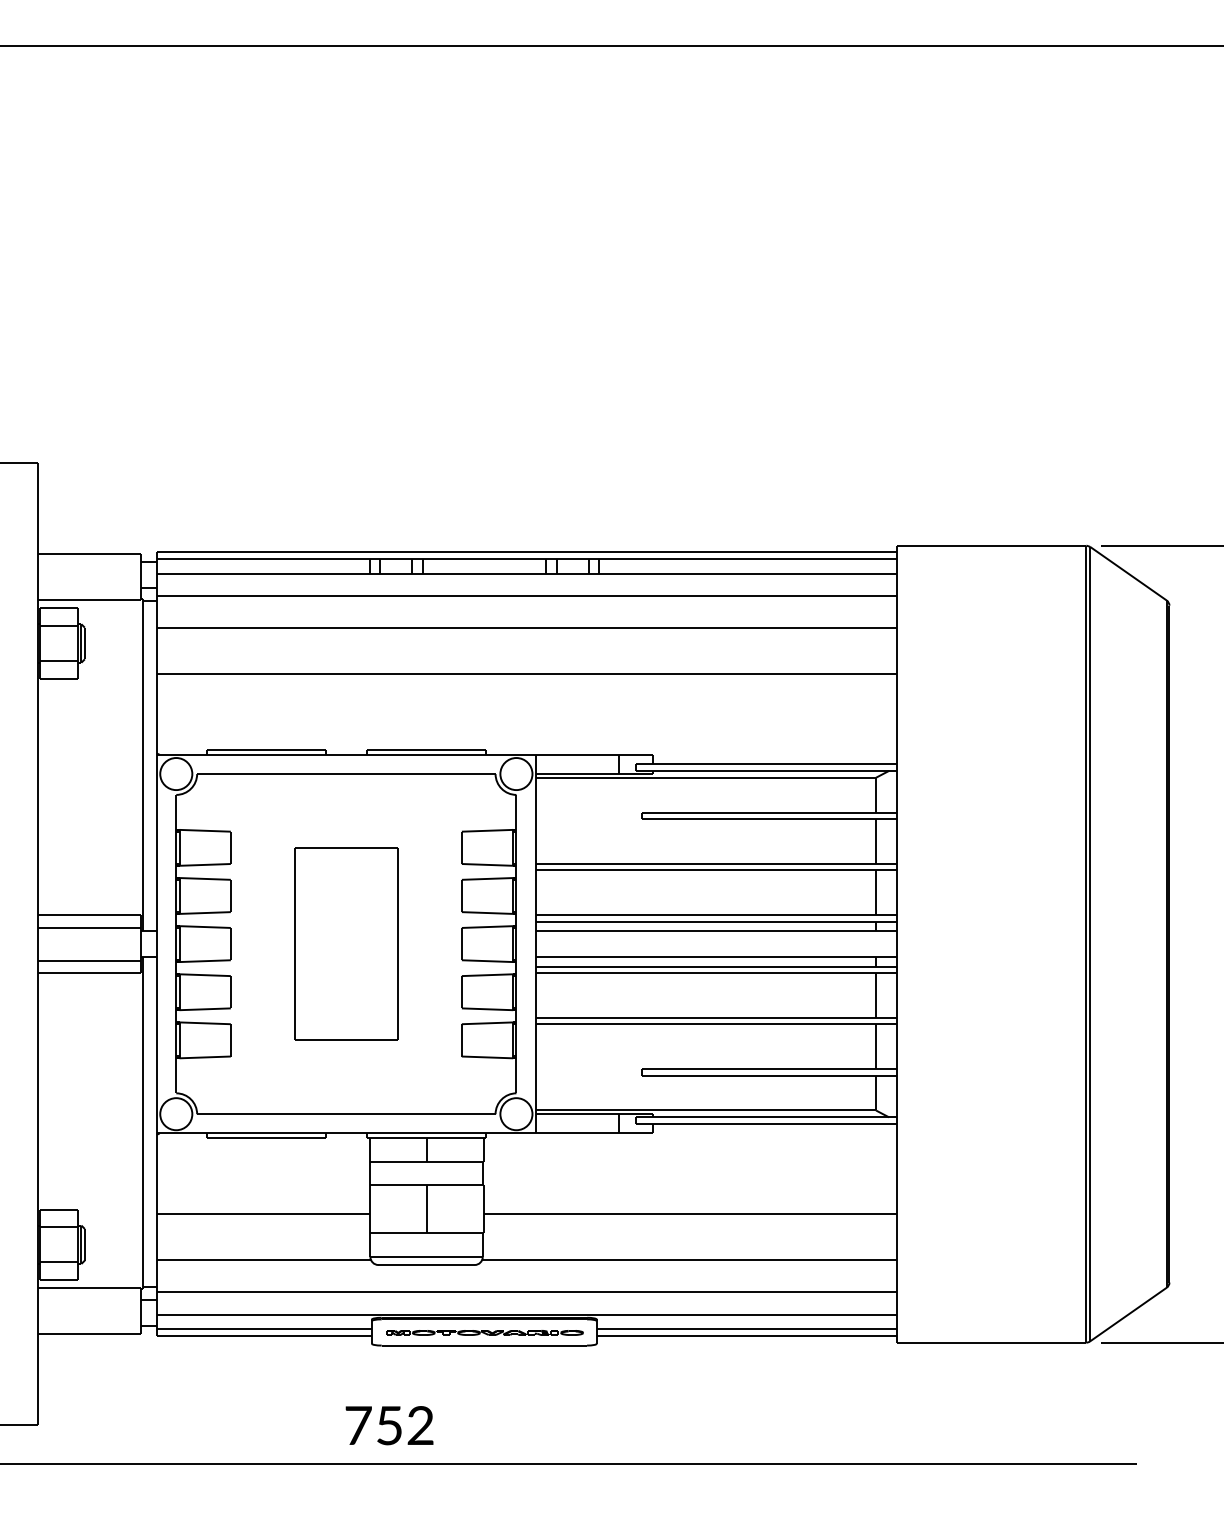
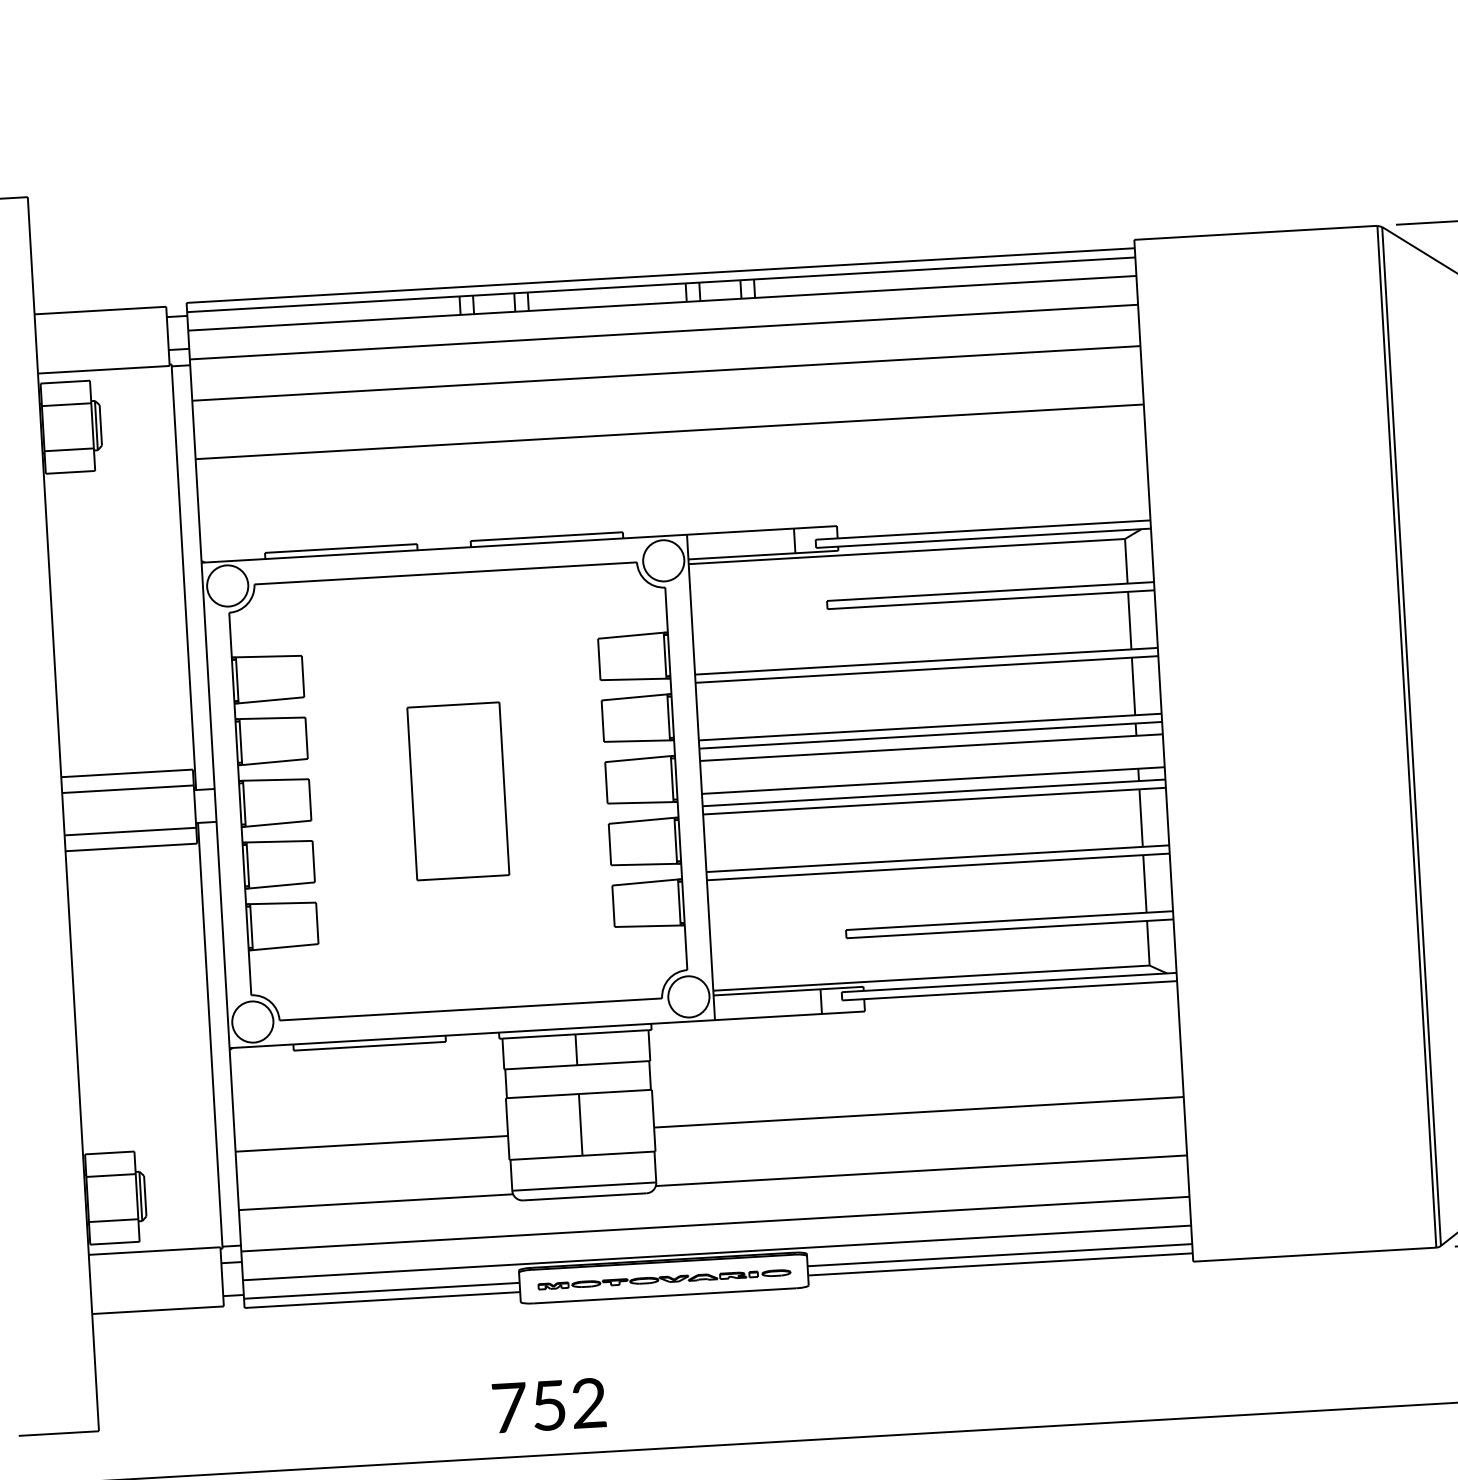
part: (346, 943) -> (458, 790), size x0.7

